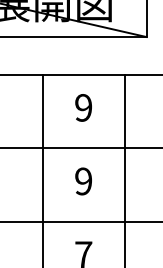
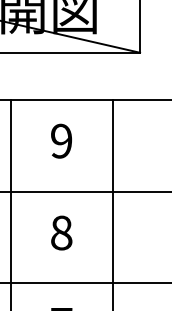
text: (83, 181) -> (61, 233), 9 -> 8

